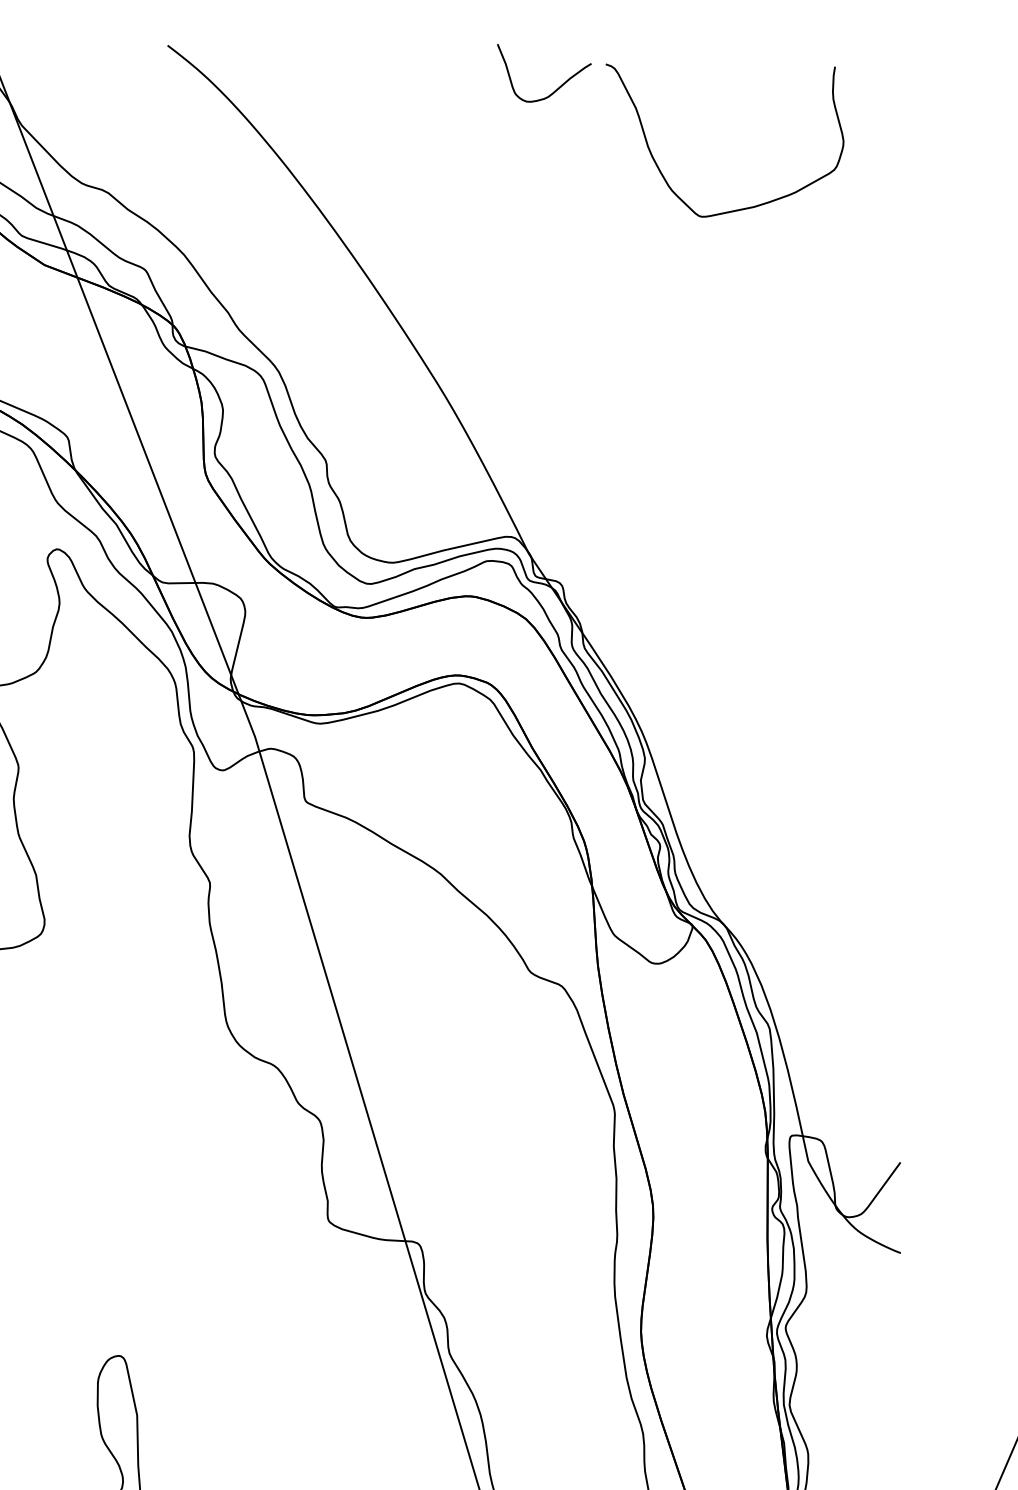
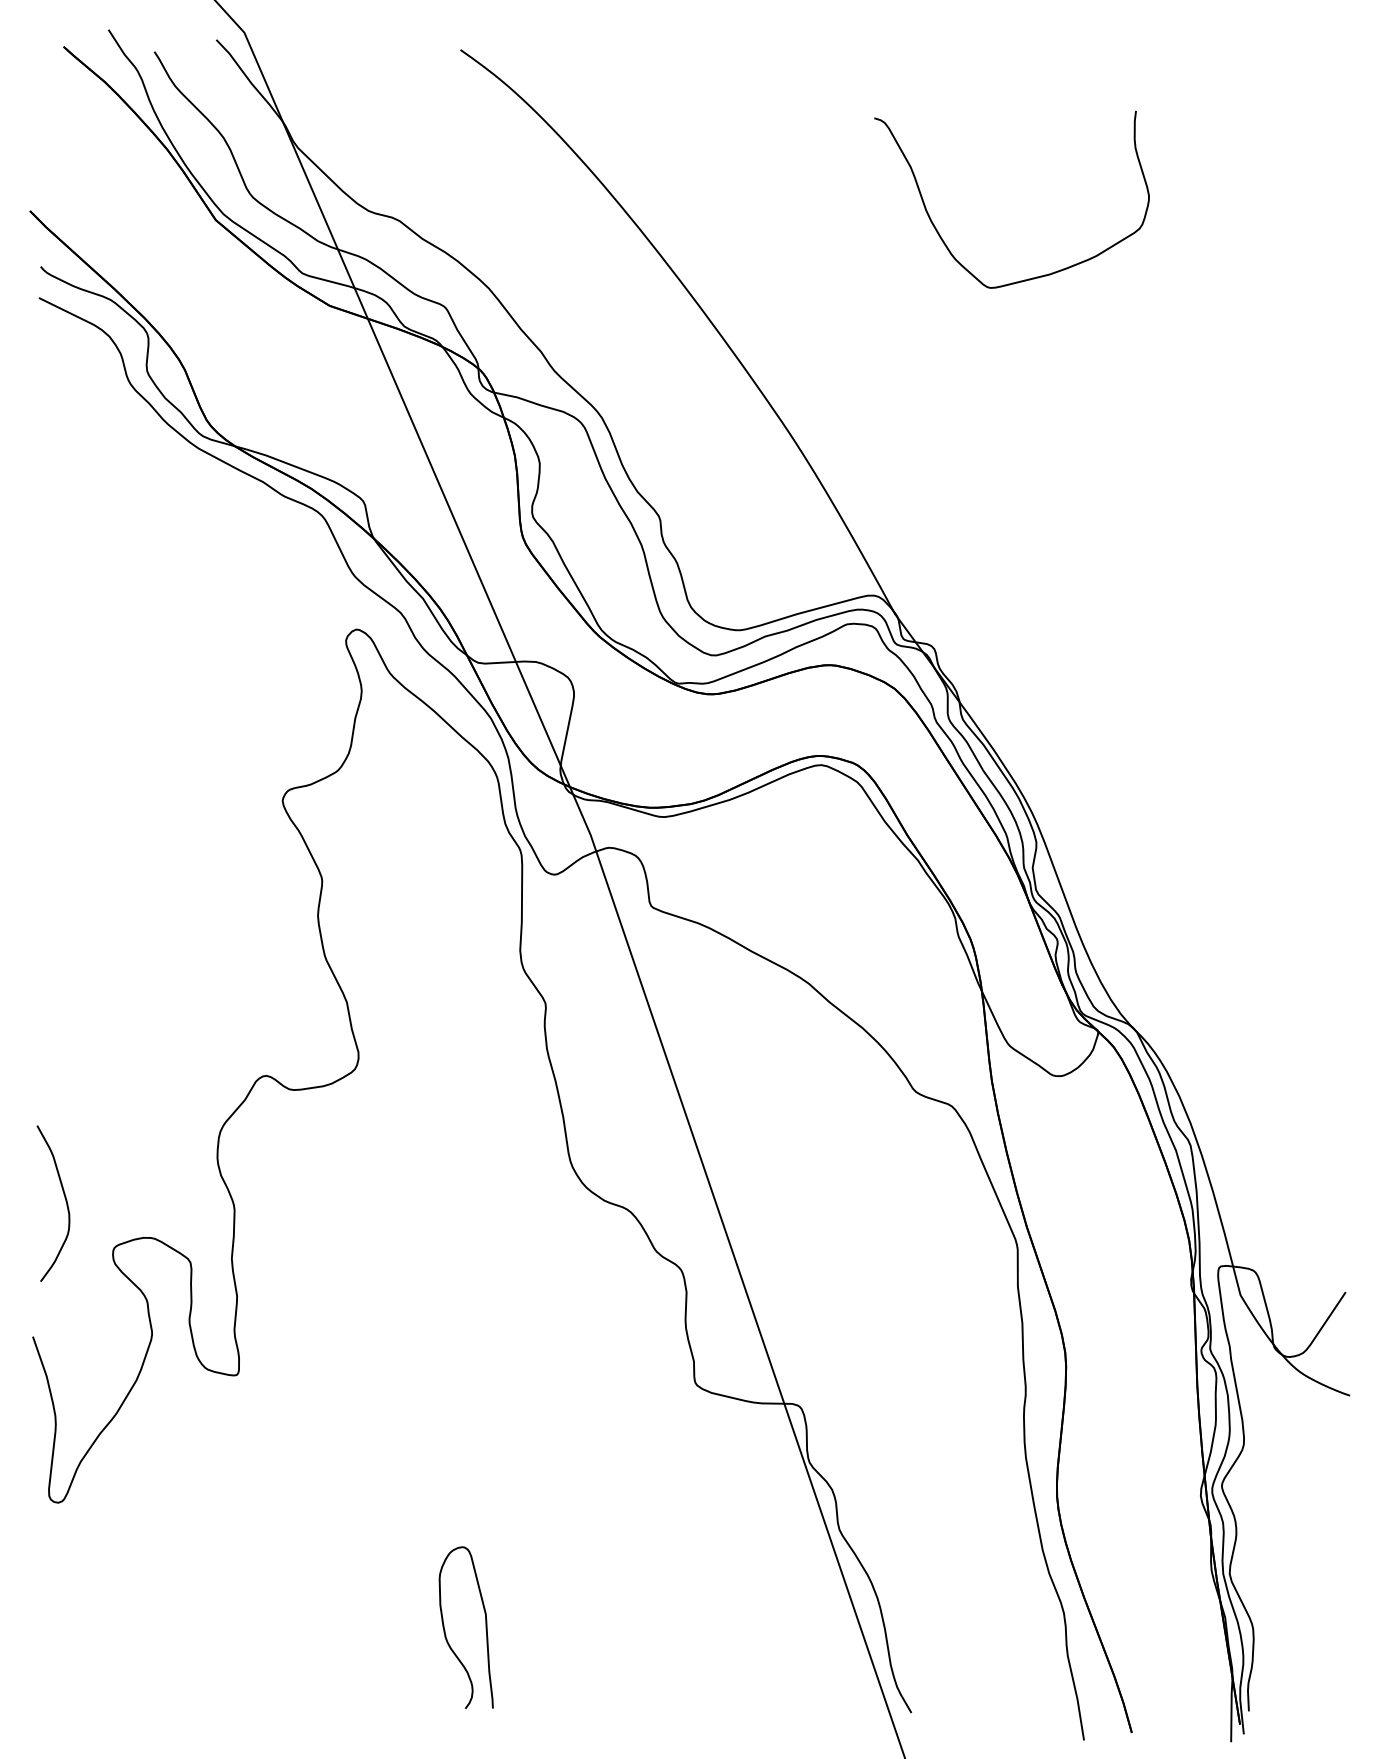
curve: (556, 88) -> (906, 82), removed
curve: (662, 172) -> (943, 239), moved

